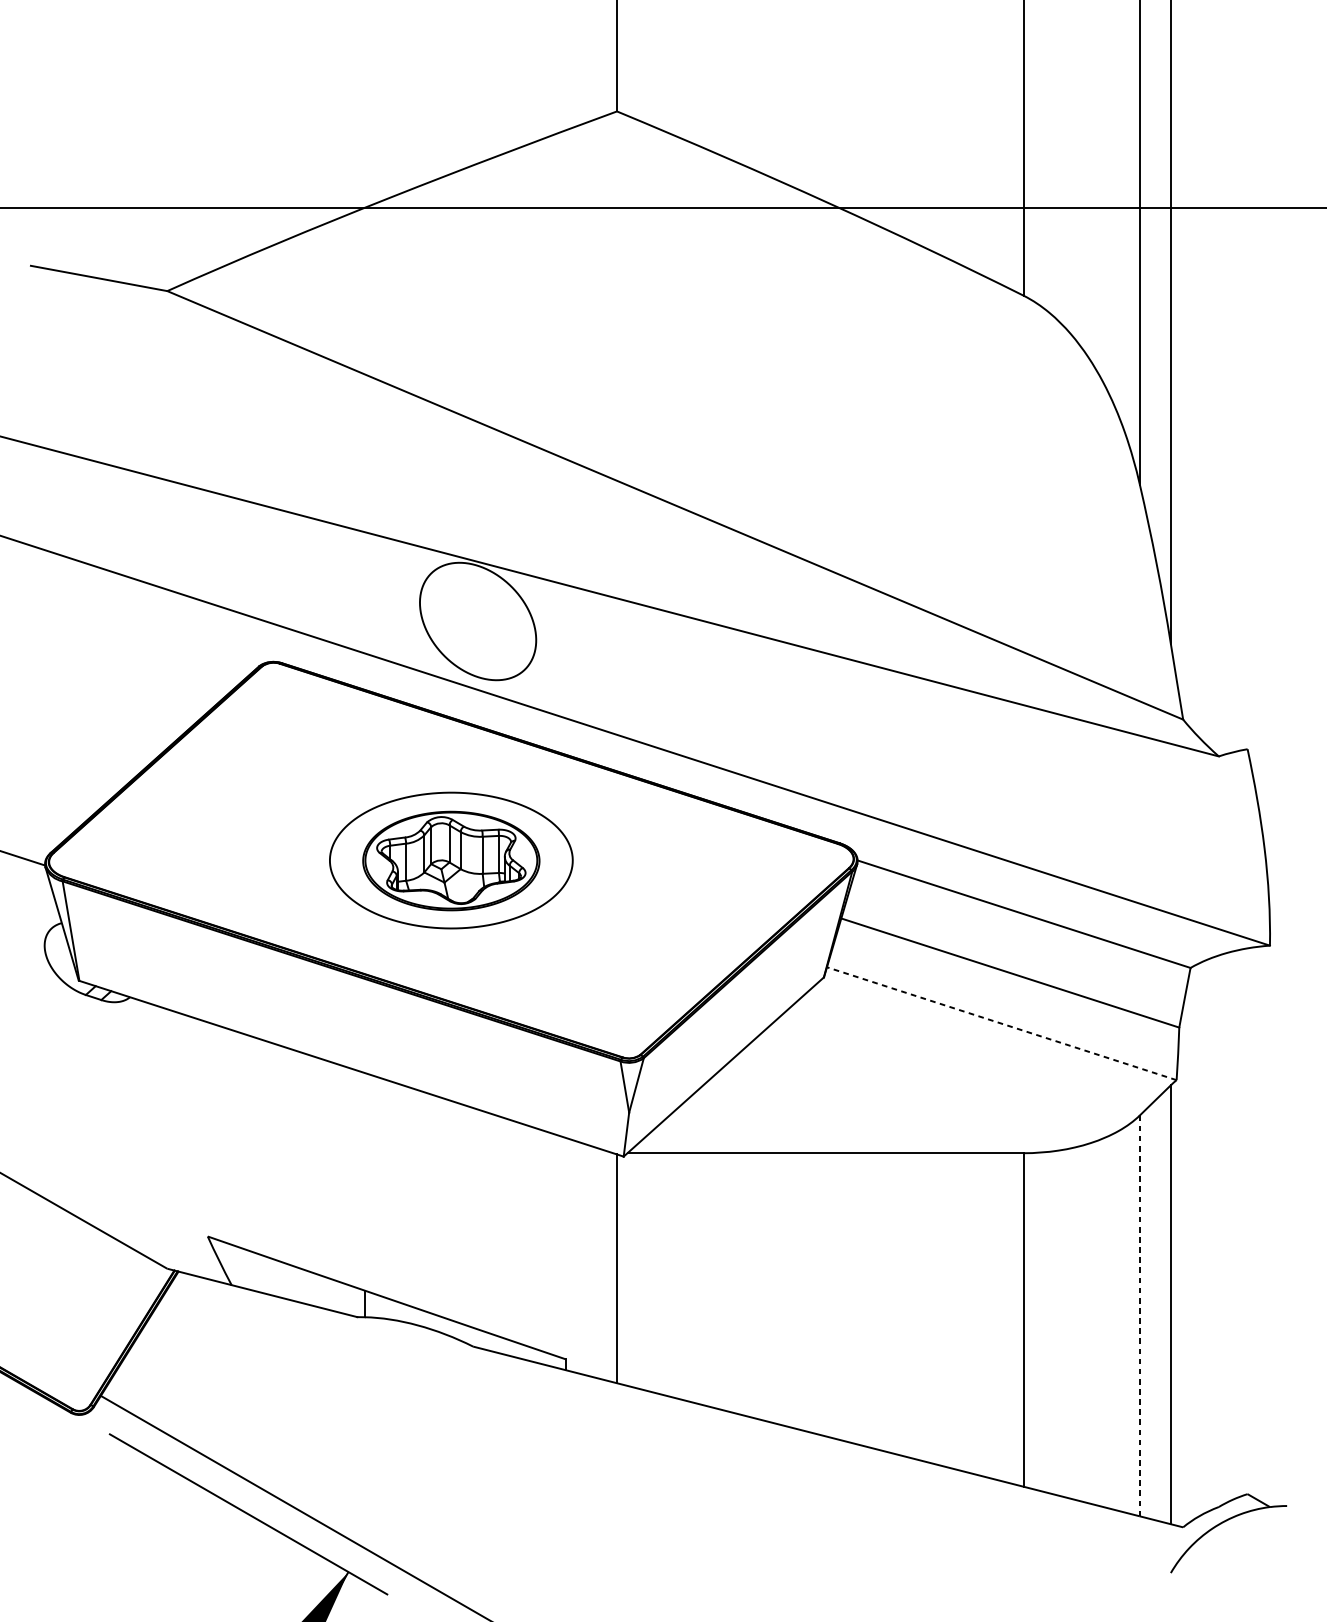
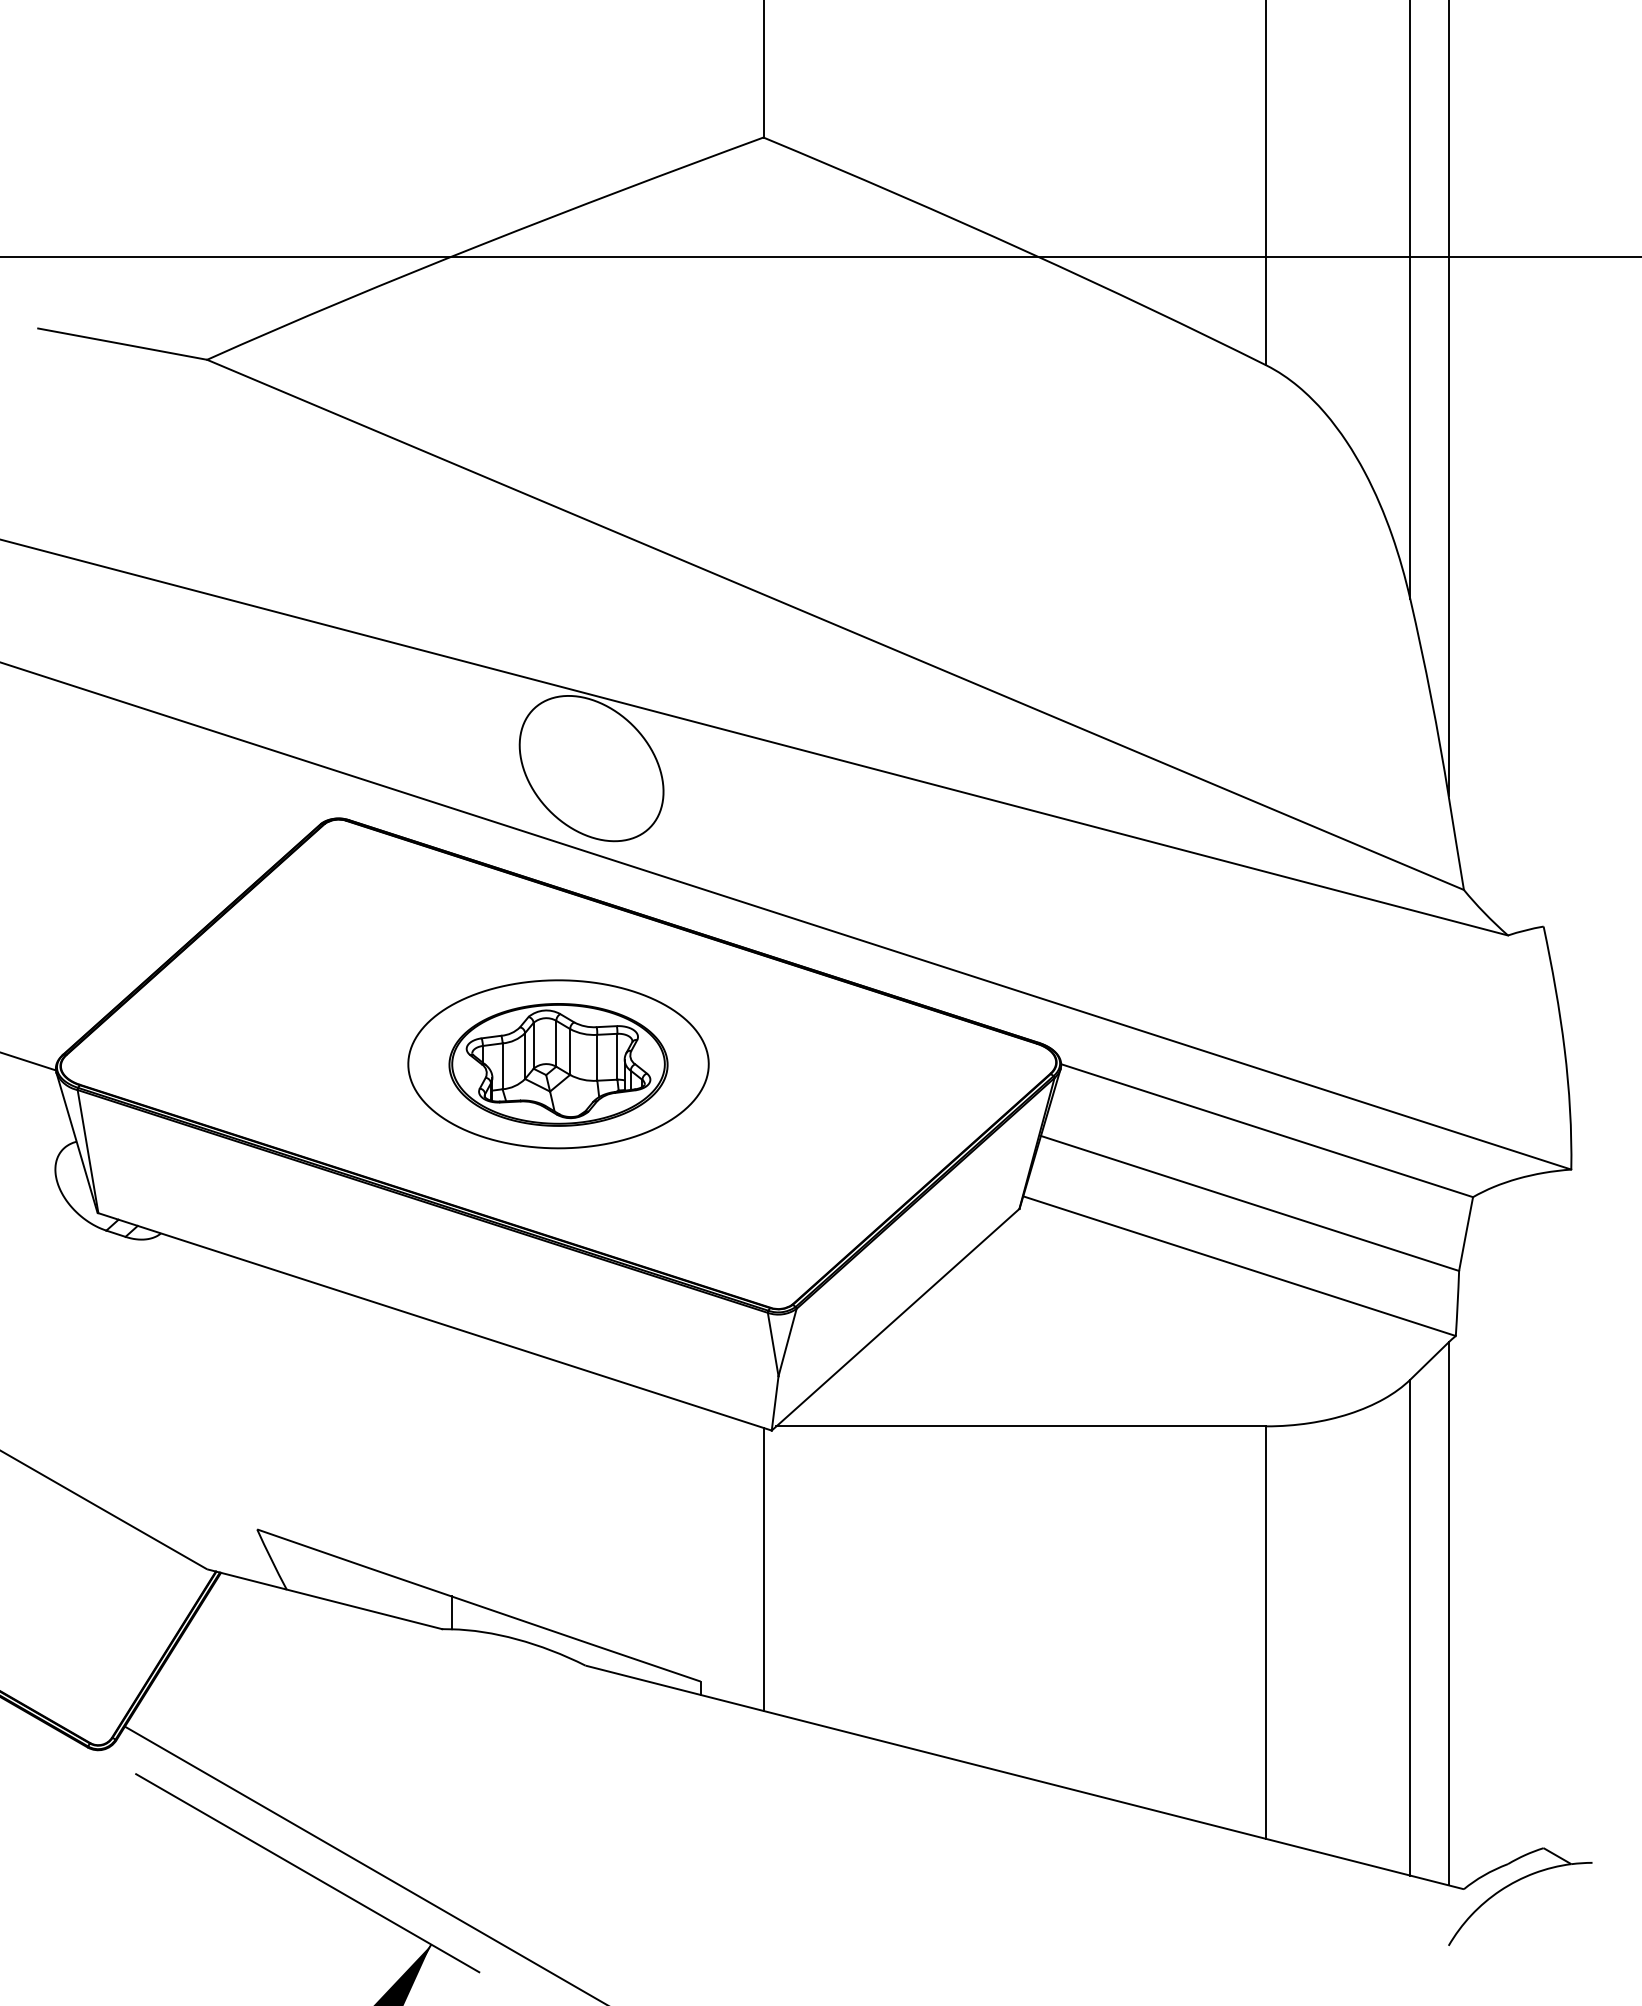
line: (1001, 1023) -> (1239, 1266), dashed -> solid
line: (1139, 1315) -> (1410, 1627), dashed -> solid

